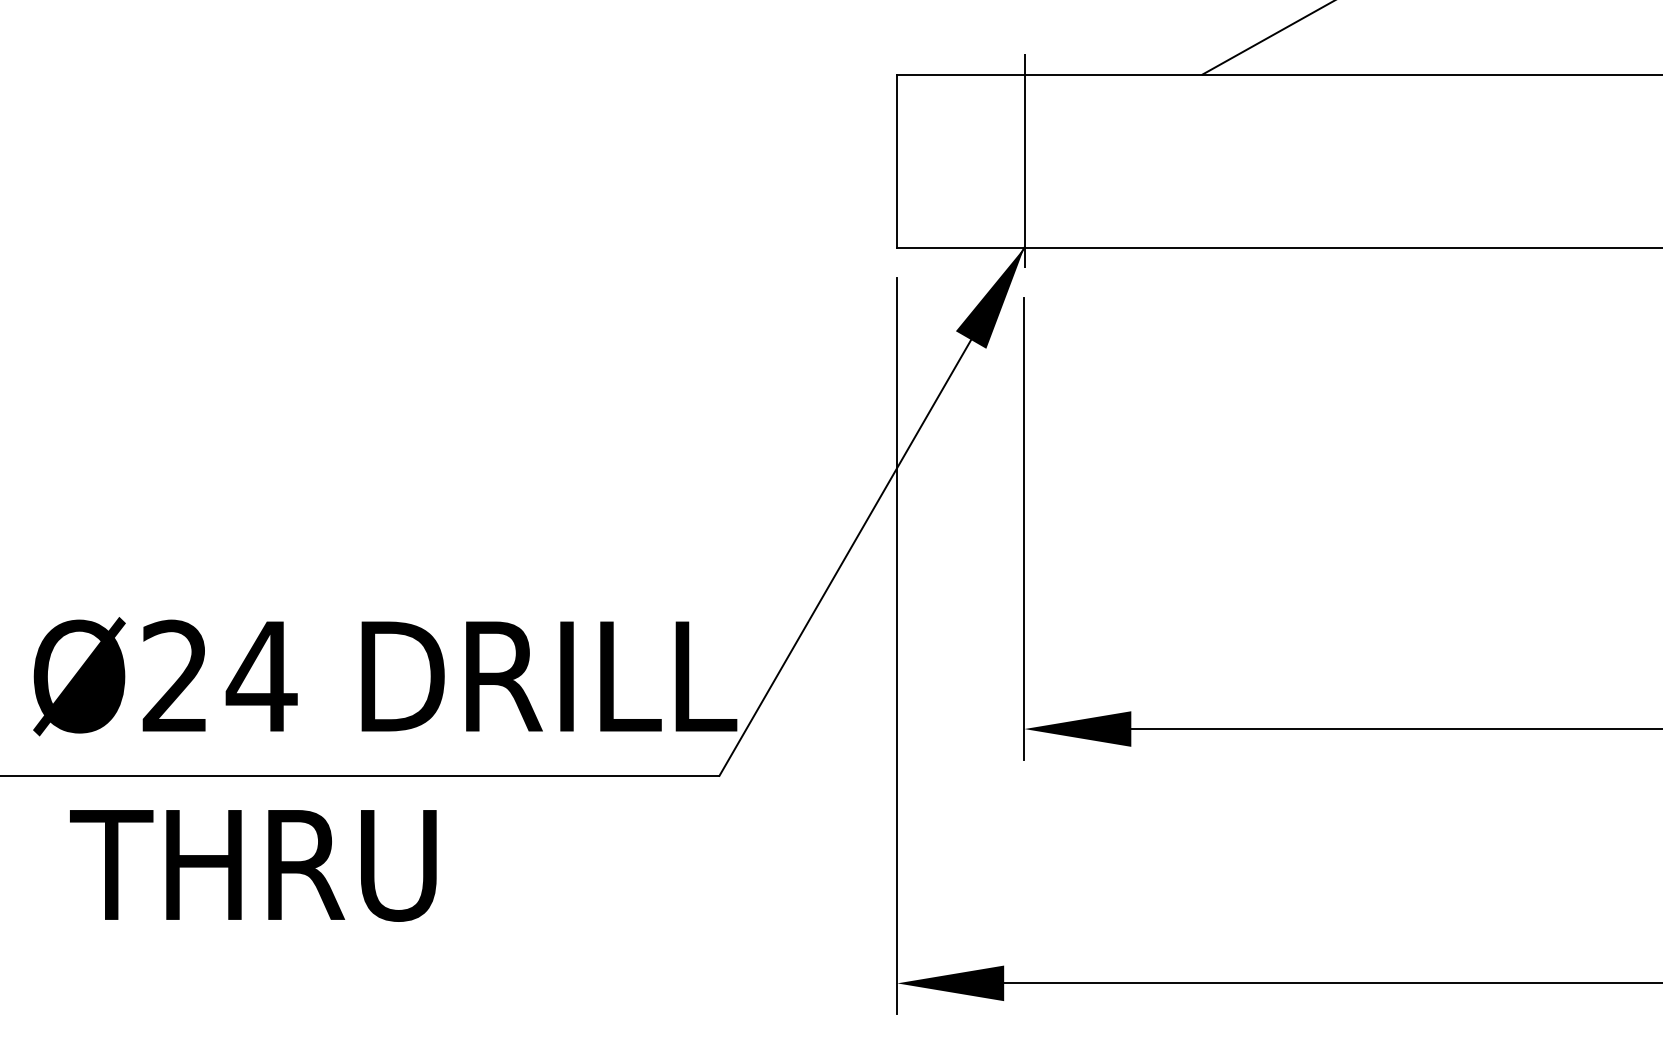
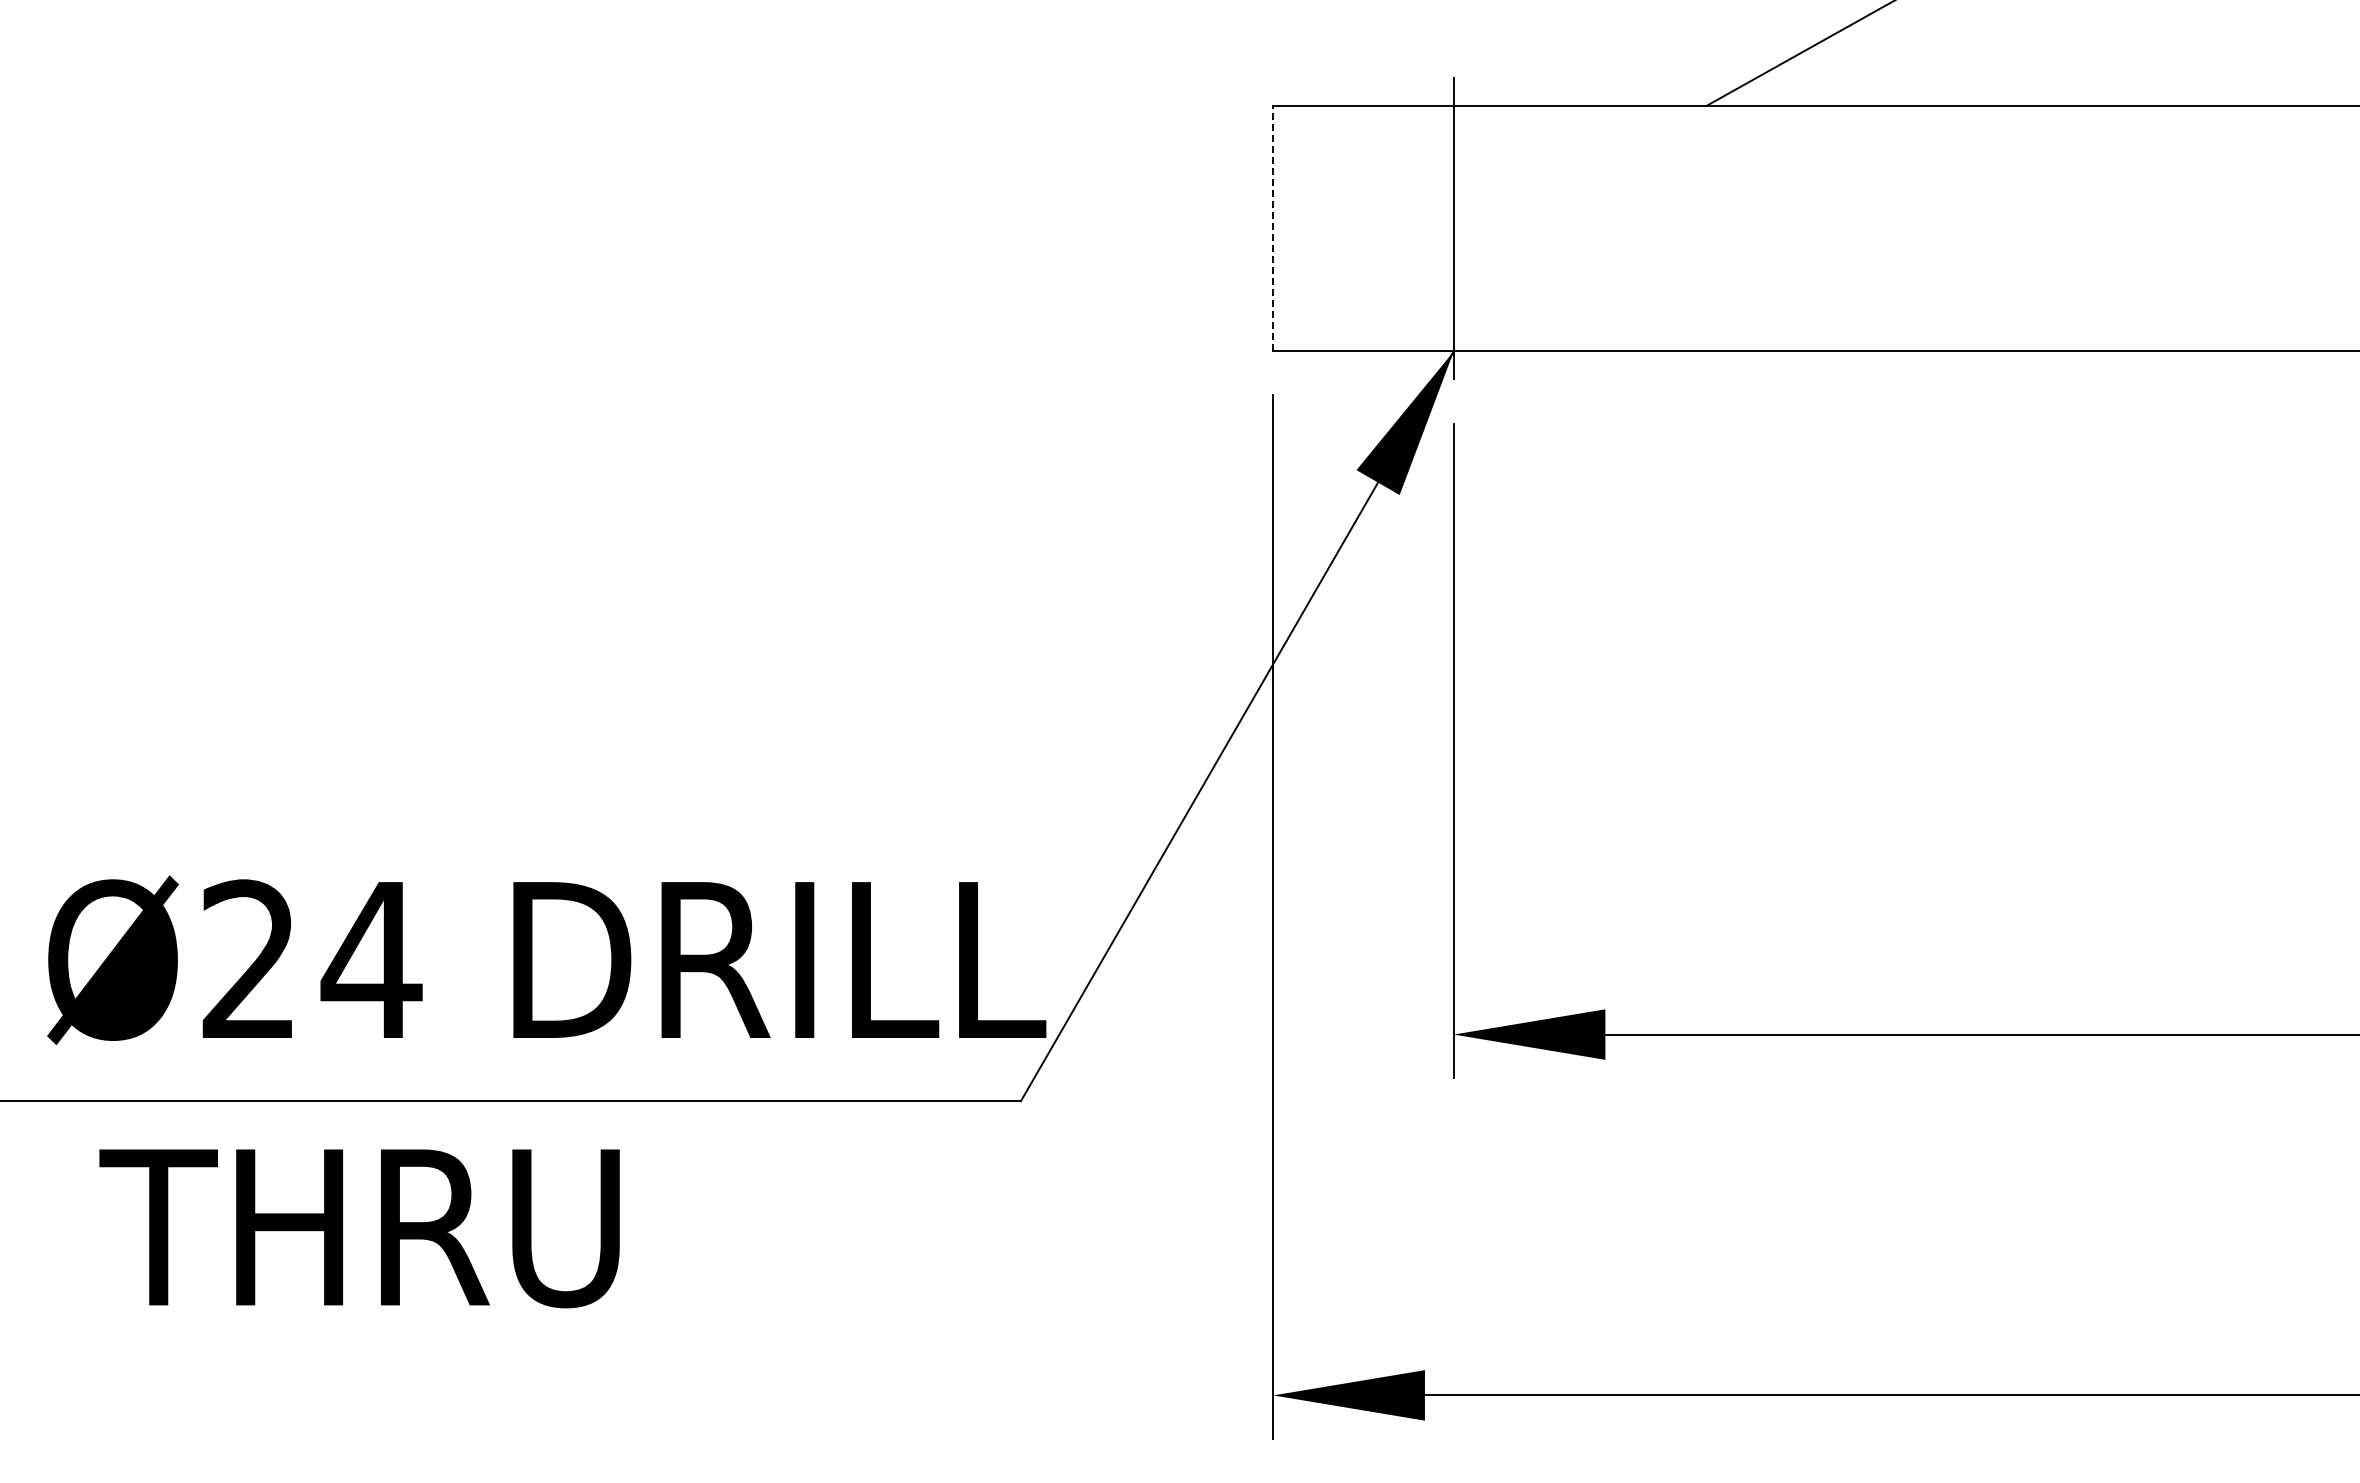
line: (897, 160) -> (1273, 228), solid -> dashed

